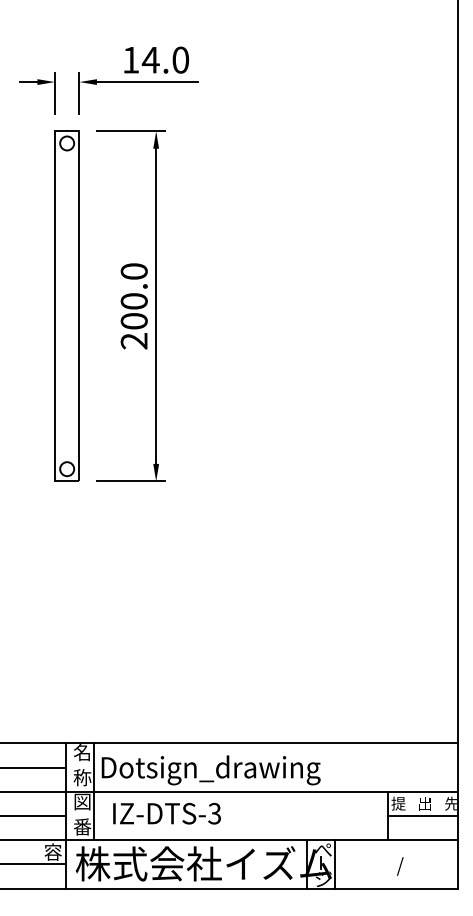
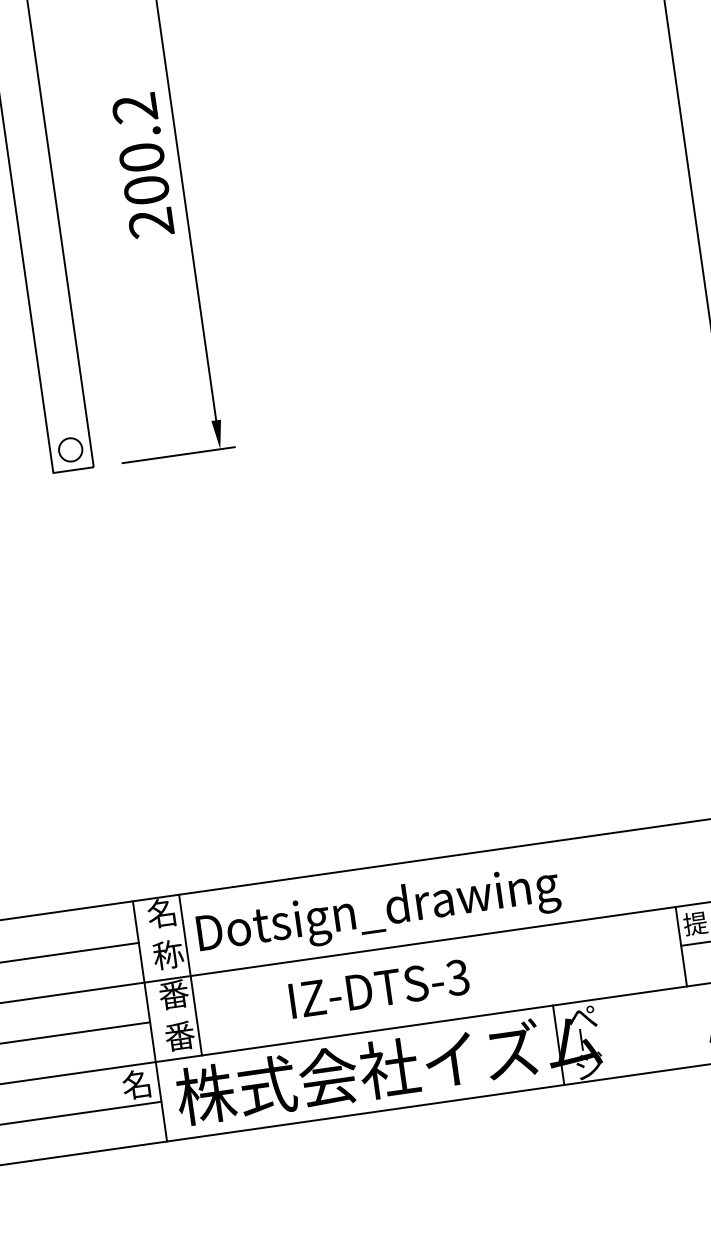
text: (133, 271) -> (133, 108), 200.0 -> 200.2
text: (82, 801) -> (173, 994), 図 -> 番
text: (166, 813) -> (378, 988), moved
text: (52, 851) -> (136, 1083), 容 -> 名
line: (334, 864) -> (604, 1038), removed

